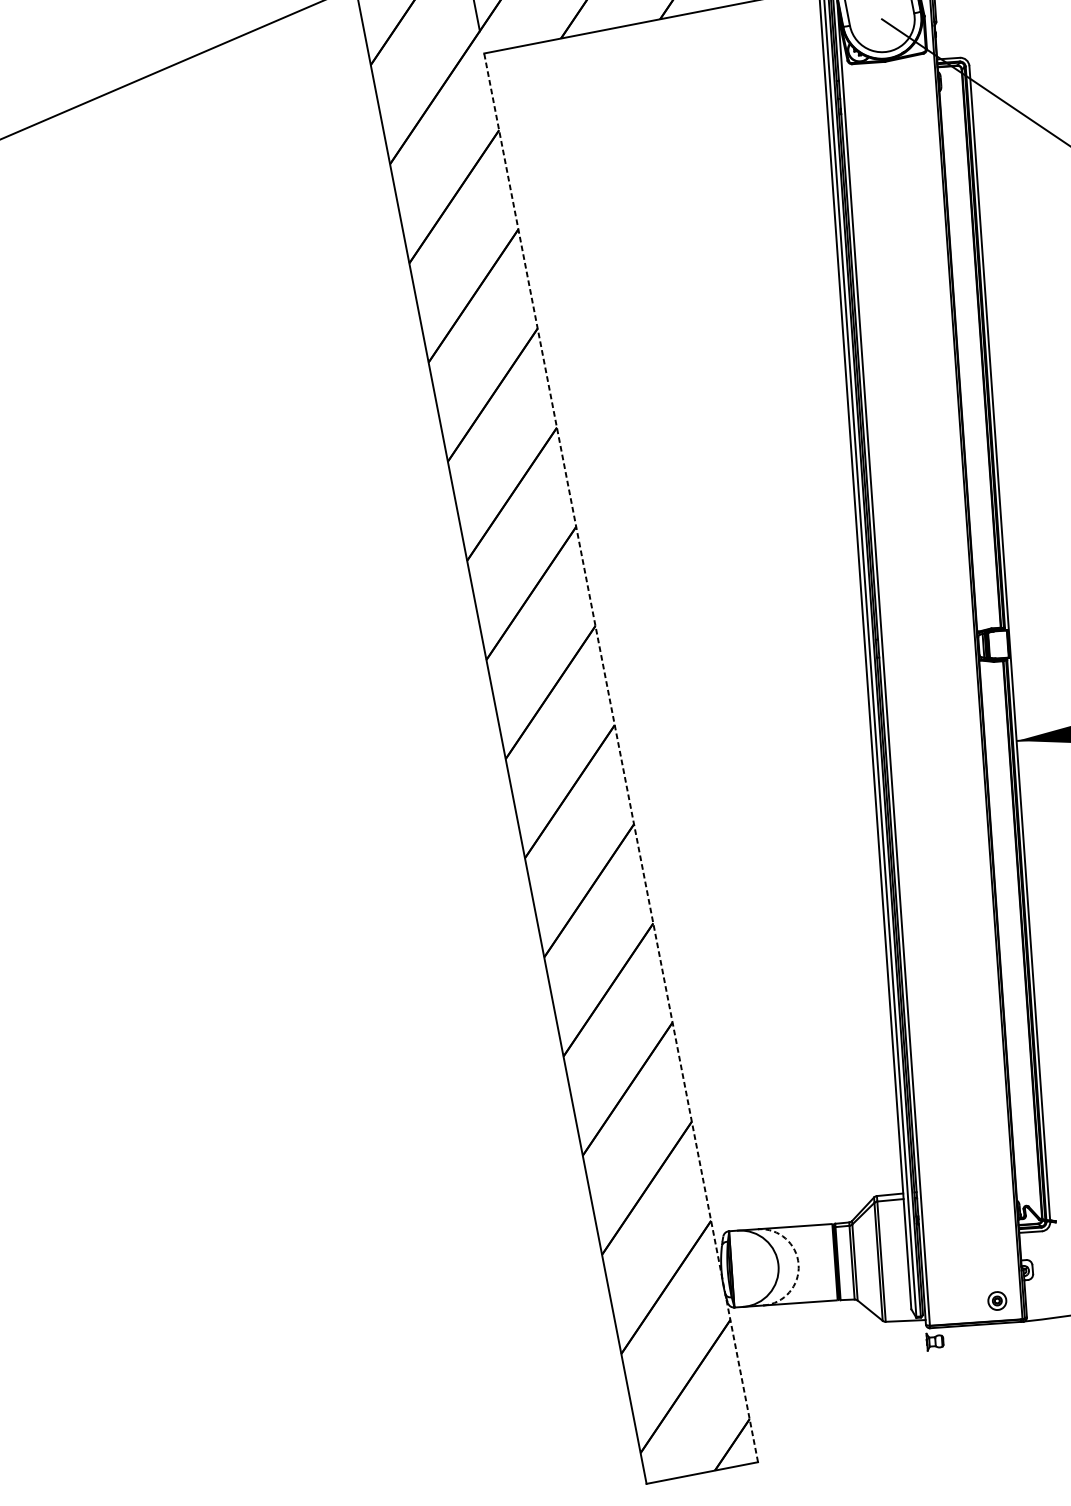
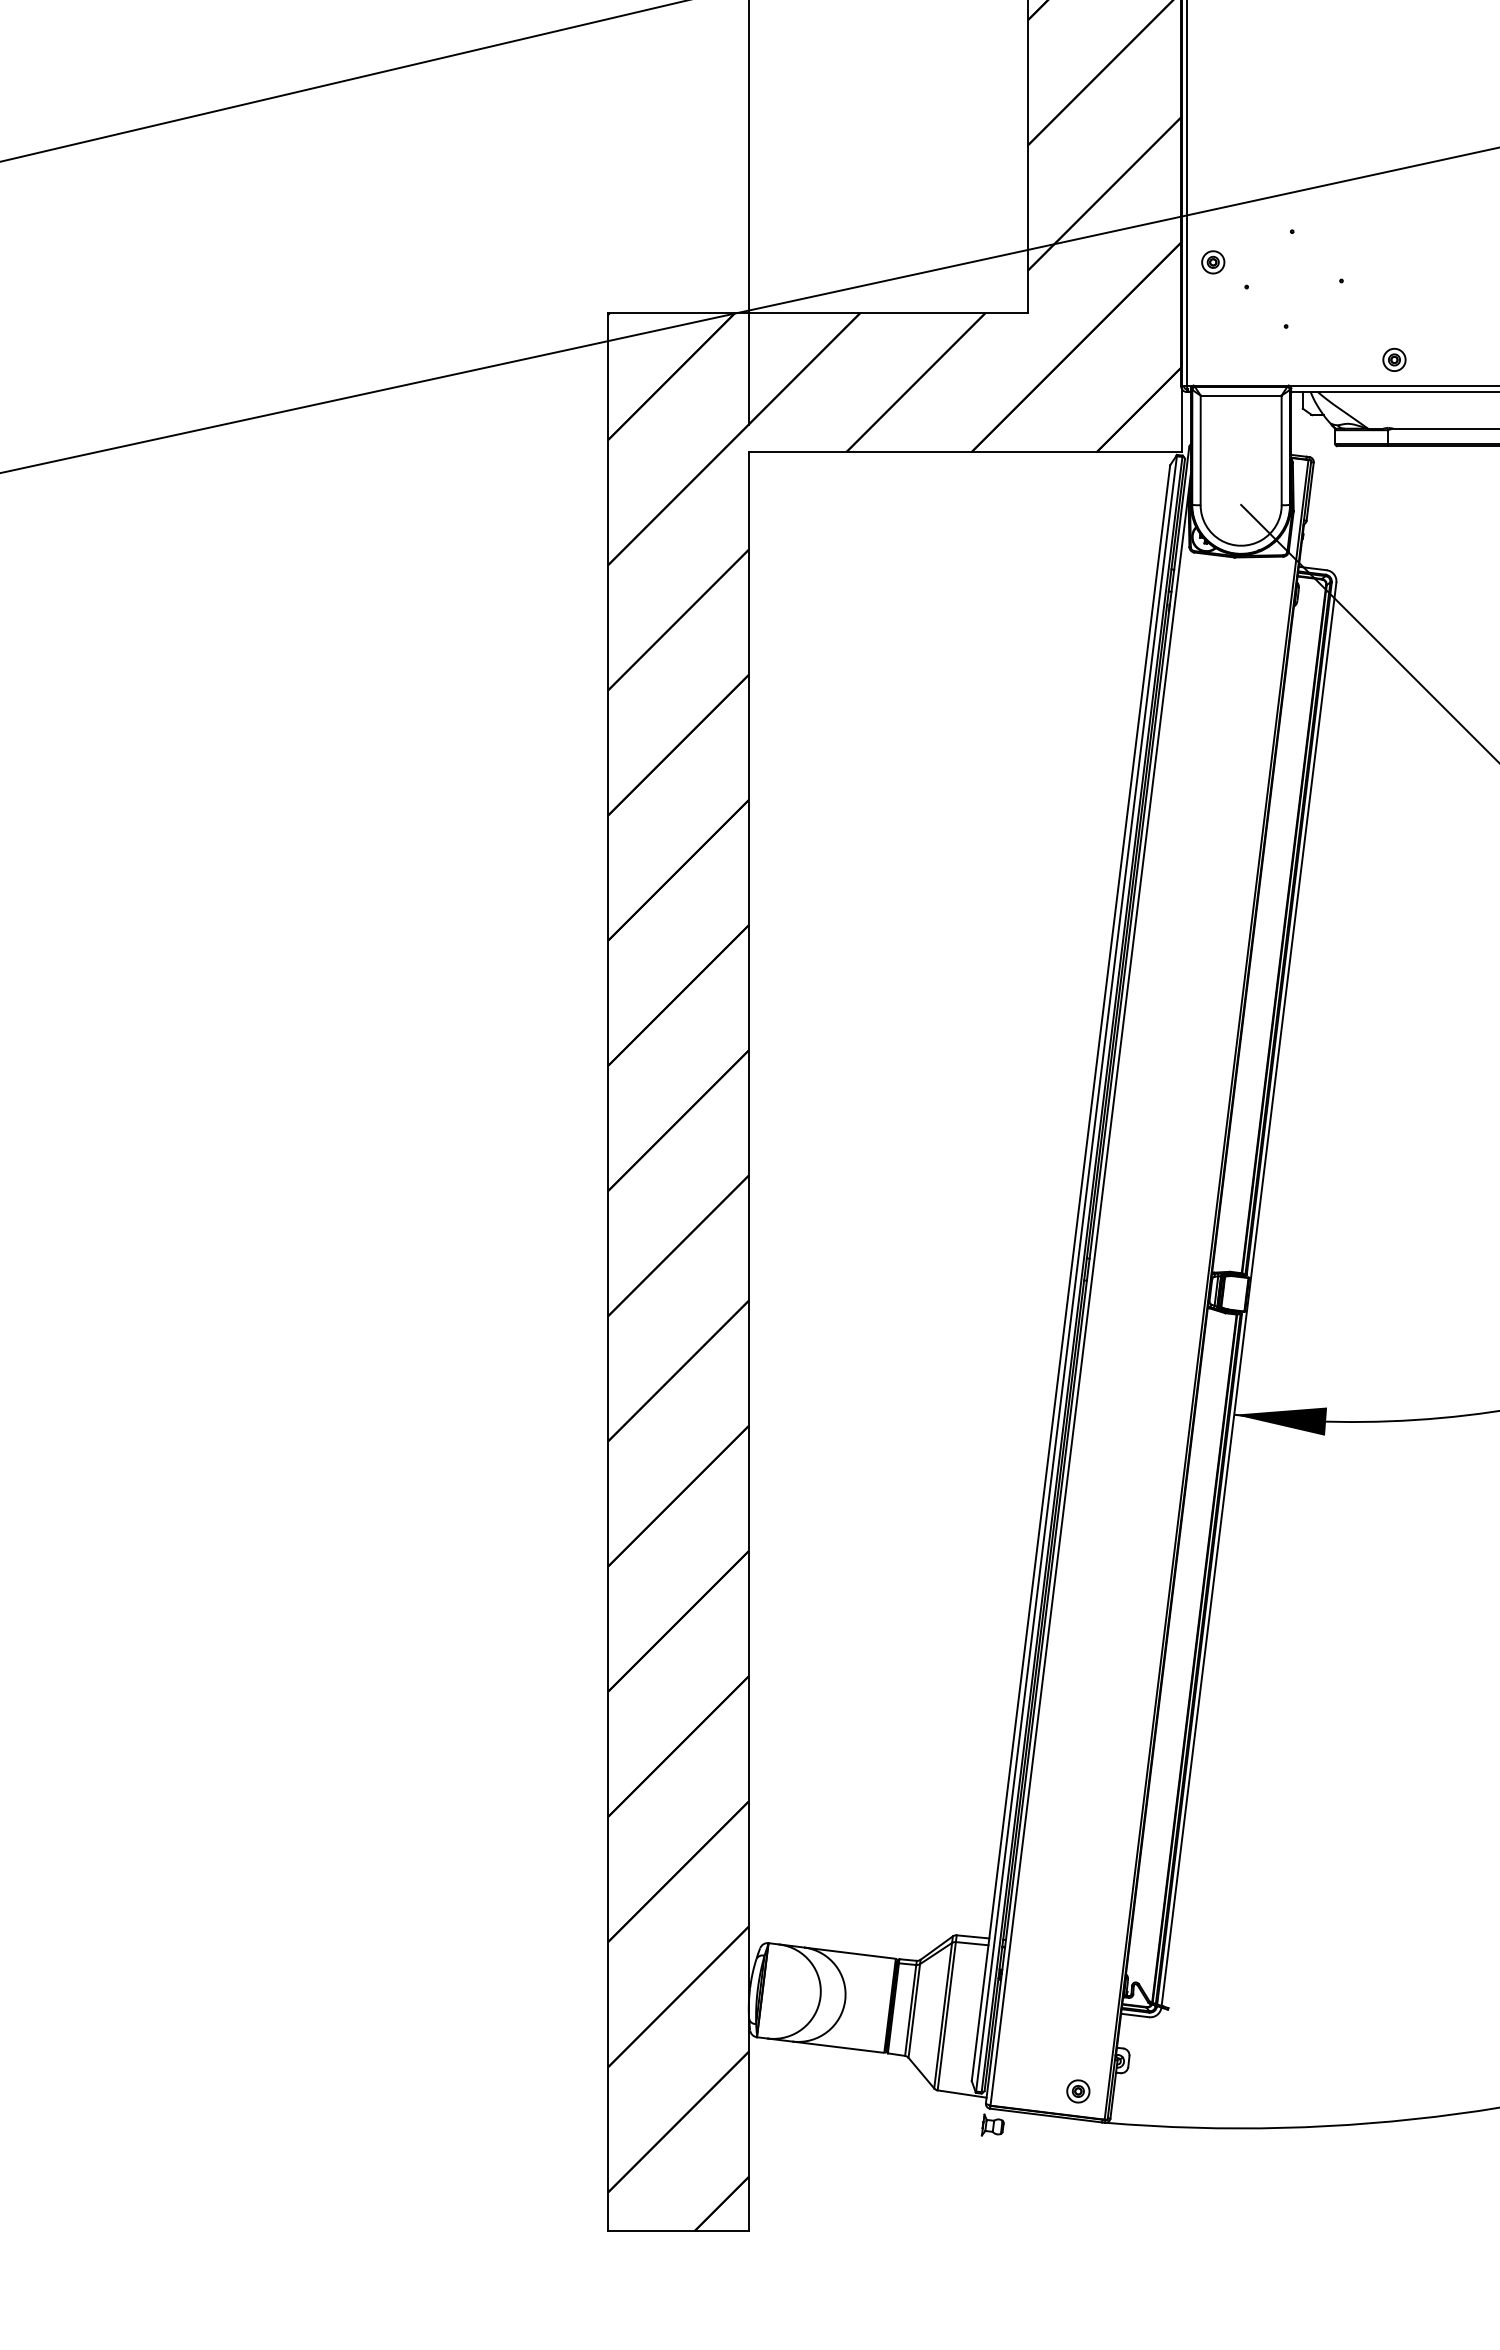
line: (621, 757) -> (749, 1341), dashed -> solid
arc: (798, 1264) -> (845, 2000), dashed -> solid

